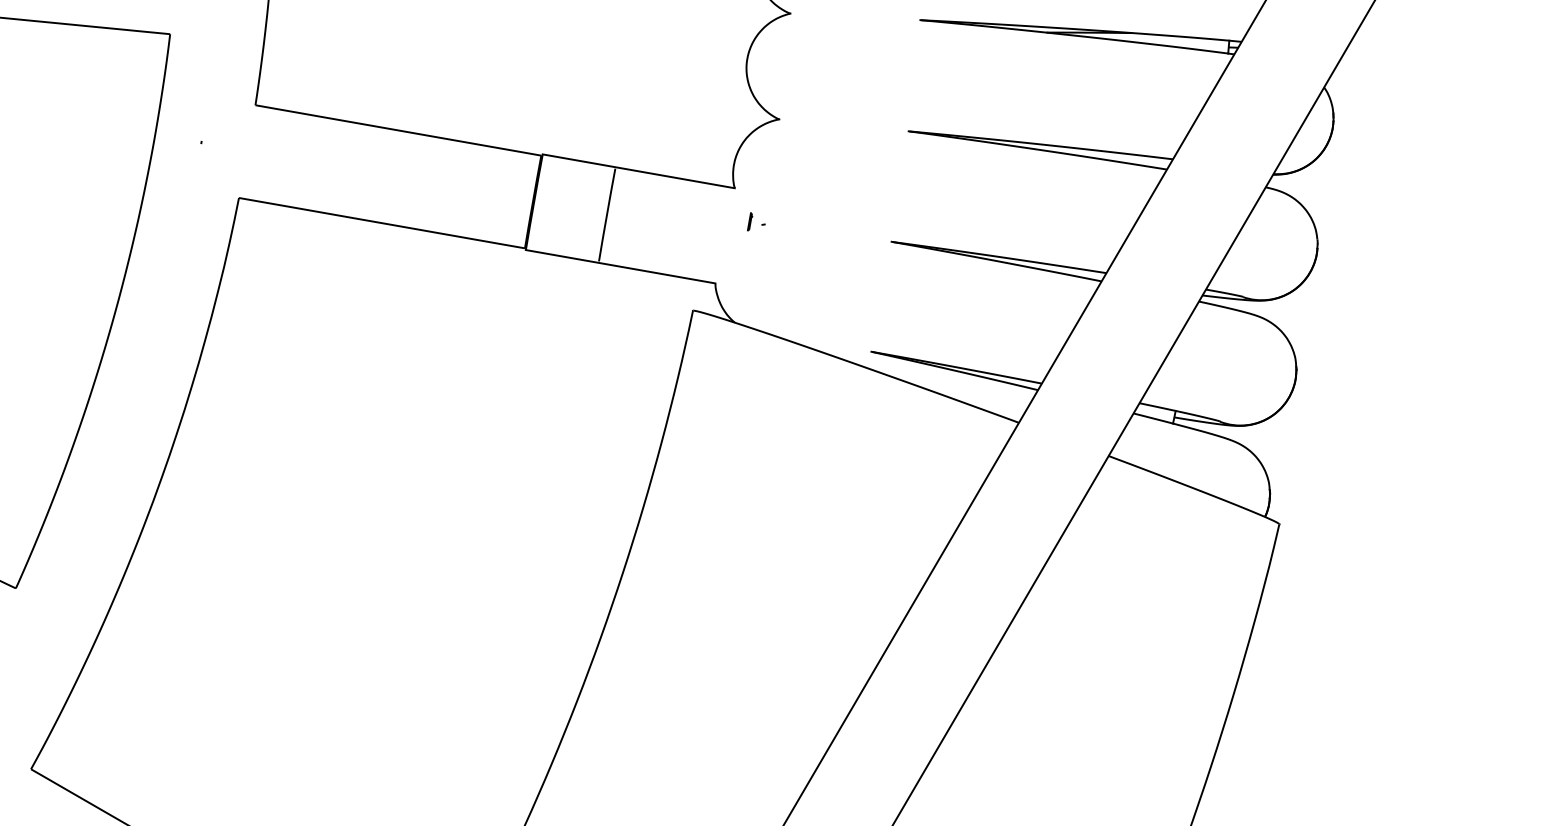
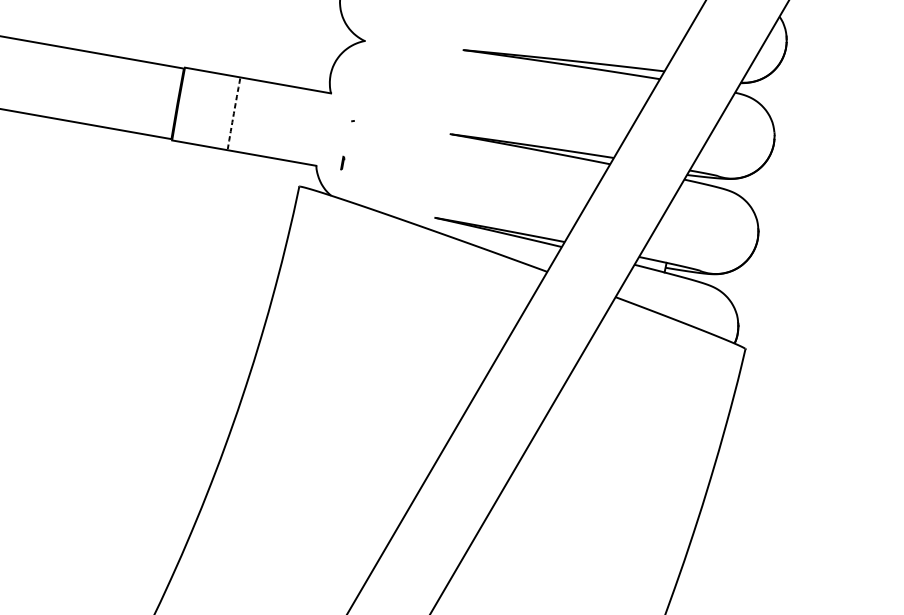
arc: (606, 215) -> (233, 114), solid -> dashed
part: (750, 221) -> (343, 162), moved

